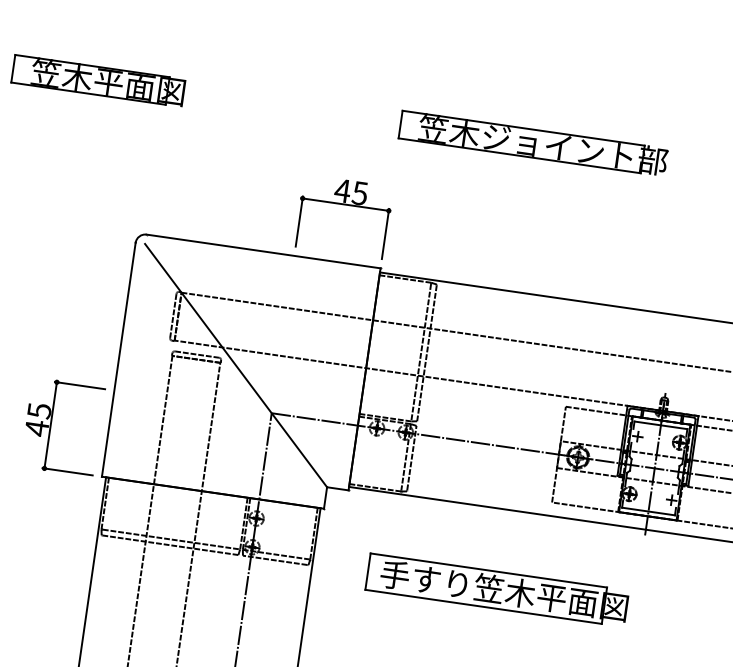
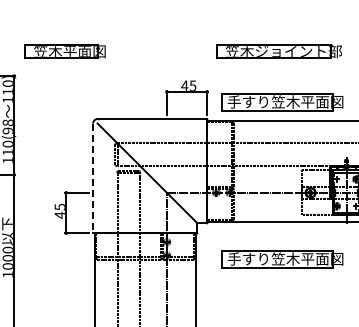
part: (531, 143) -> (278, 51), moved
part: (545, 256) -> (282, 102), added
line: (119, 360) -> (93, 178), solid -> dashed

